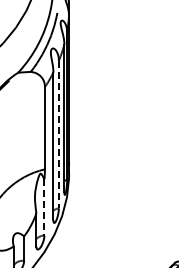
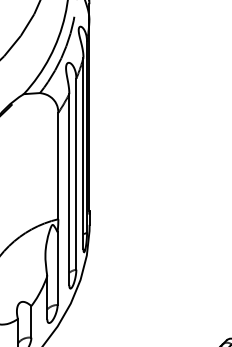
line: (58, 134) -> (75, 174), dashed -> solid
line: (44, 207) -> (57, 268), dashed -> solid

